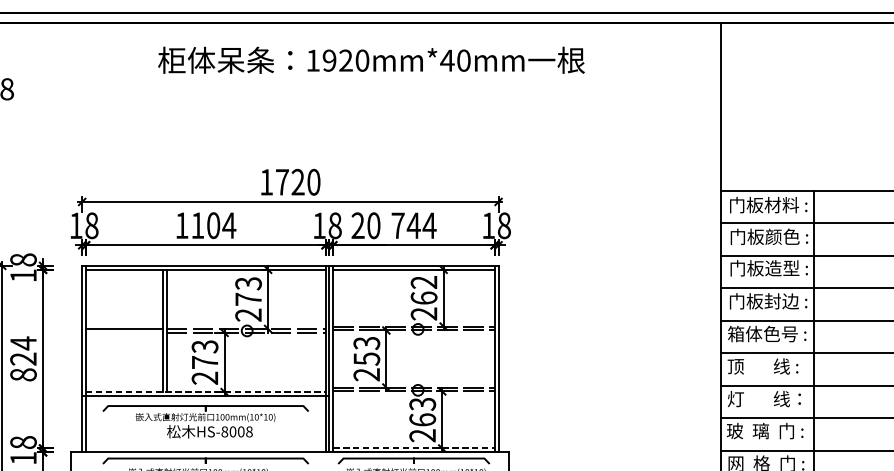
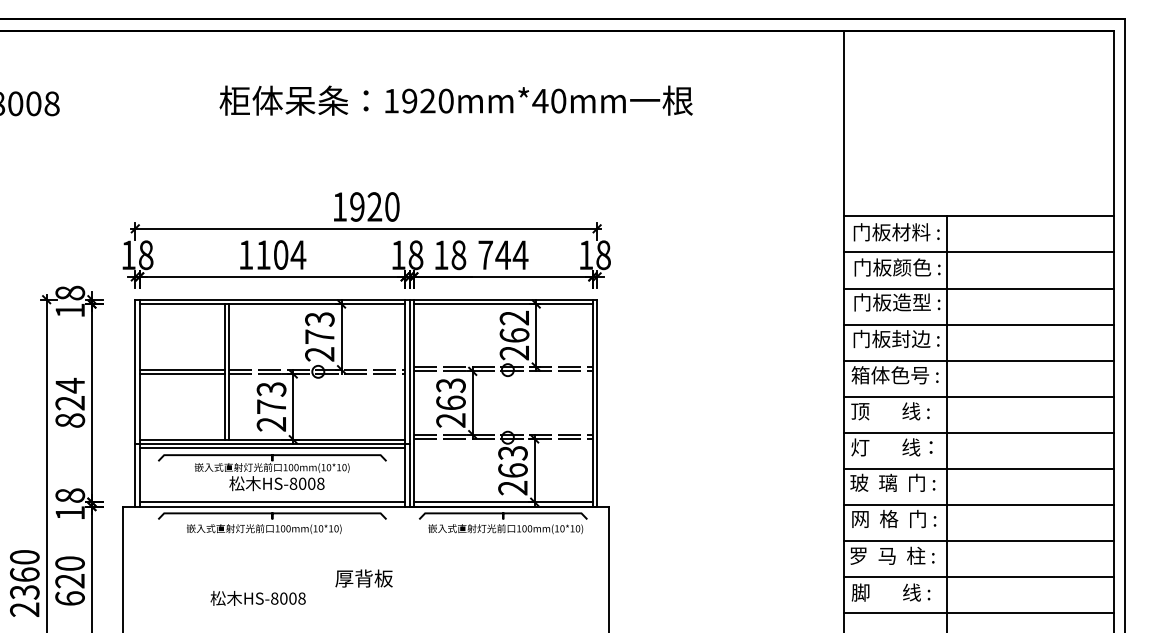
text: (370, 60) -> (455, 100), moved
text: (282, 181) -> (357, 206), 1720 -> 1920
text: (366, 225) -> (450, 254), 20 -> 18
line: (123, 333) -> (181, 374), added
text: (366, 358) -> (450, 402), 253 -> 263
line: (205, 391) -> (272, 439), dashed -> solid
line: (205, 400) -> (272, 448), added
line: (205, 448) -> (272, 502), added
line: (414, 448) -> (503, 502), dashed -> solid

